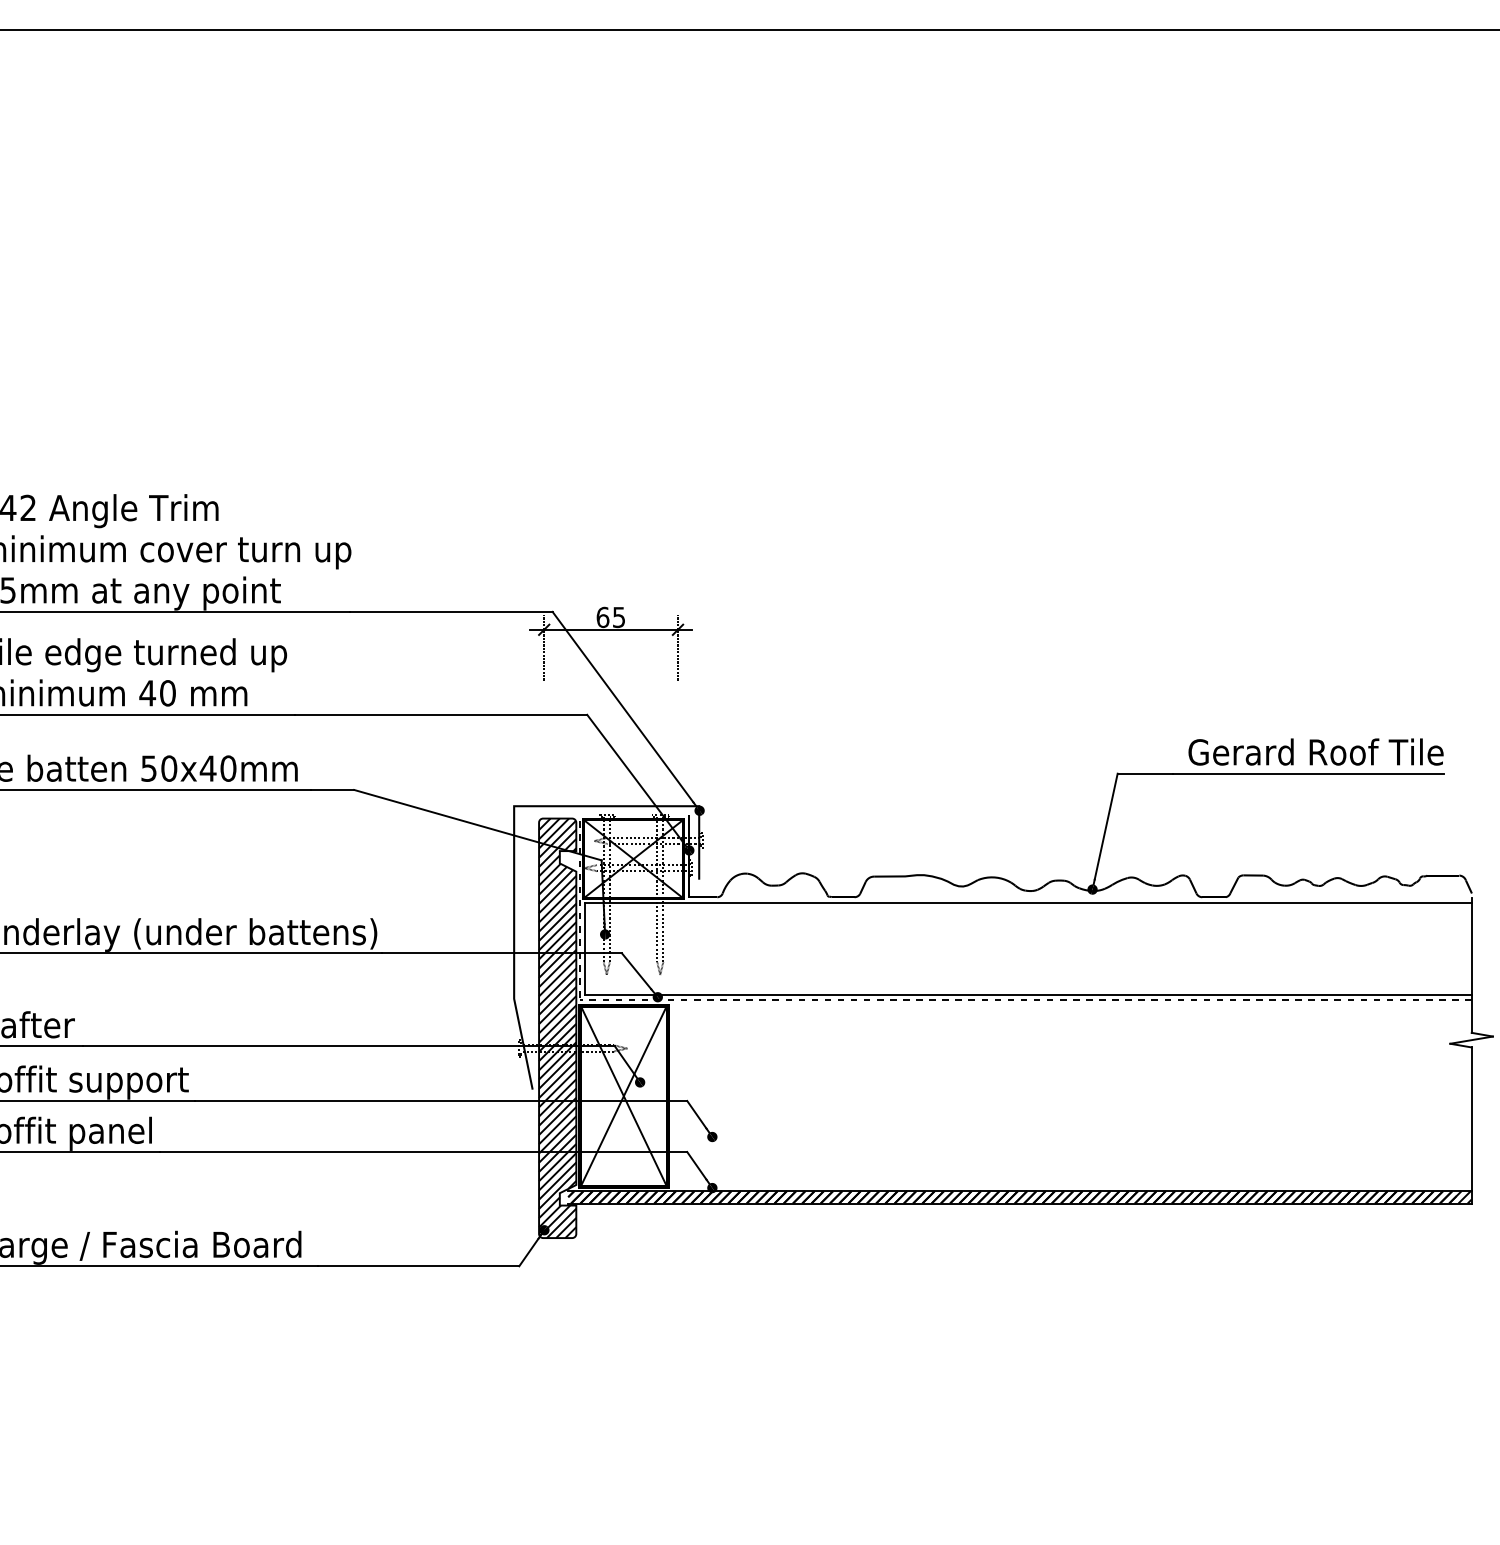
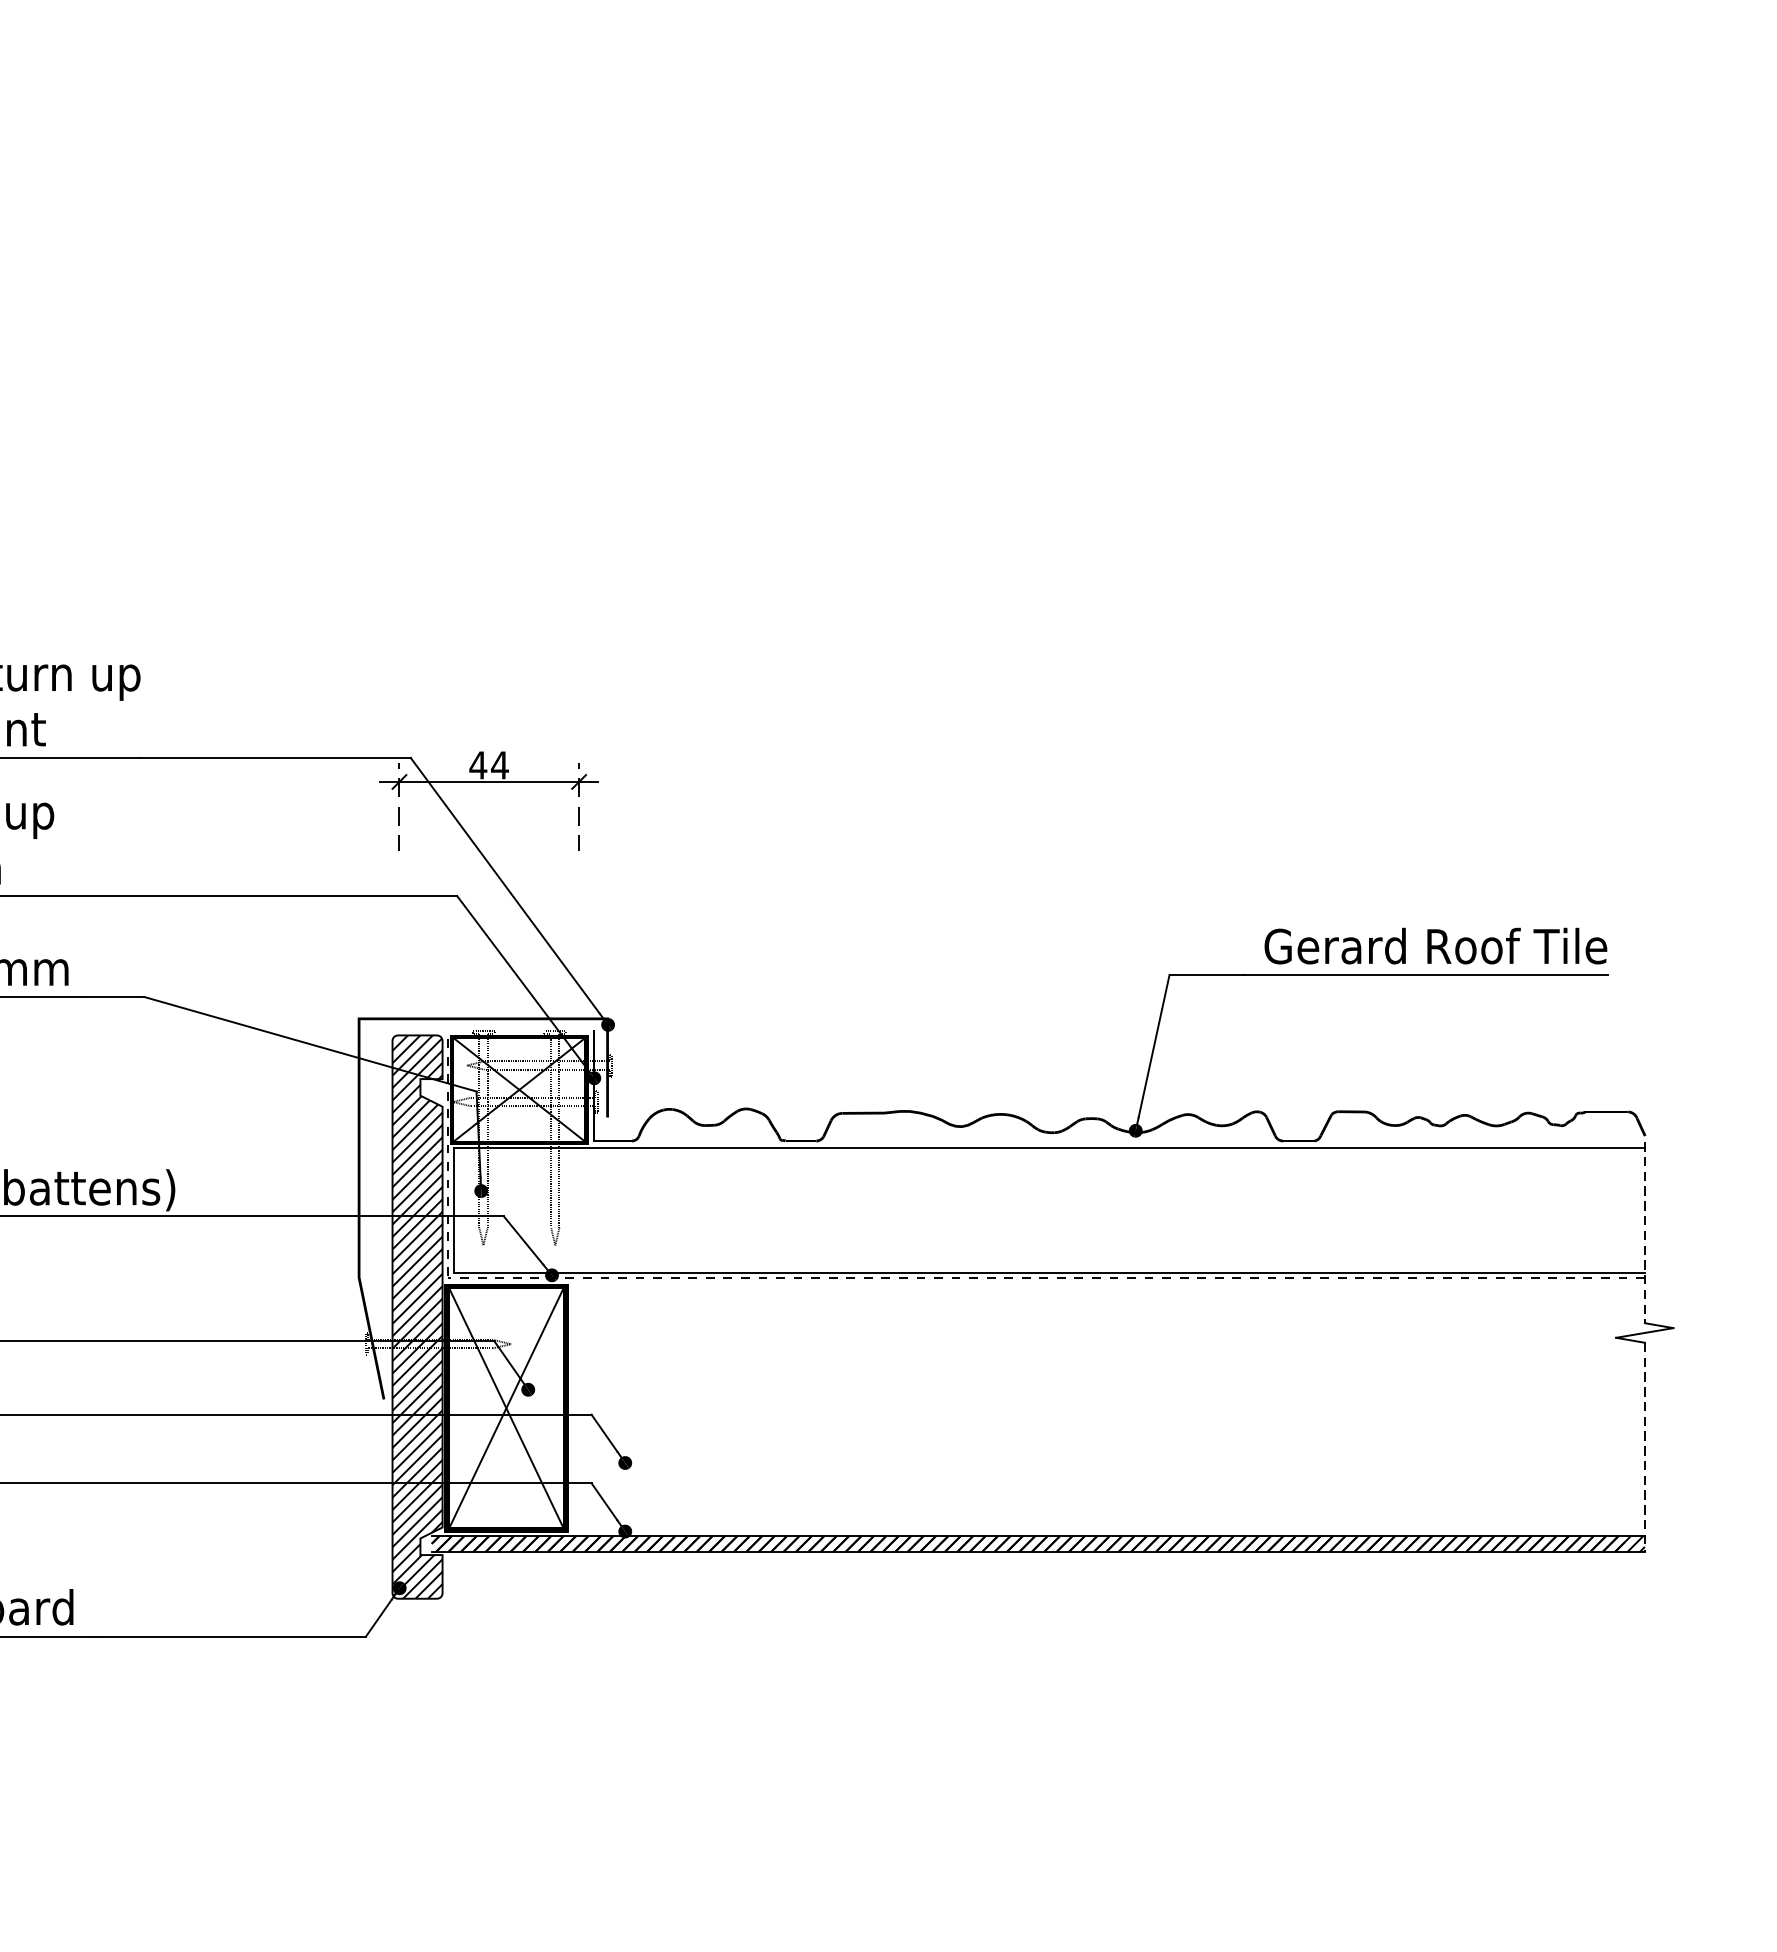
text: (610, 617) -> (488, 765), 65 -> 44
line: (1471, 965) -> (1644, 1232), solid -> dashed
line: (1471, 1125) -> (1644, 1447), solid -> dashed

